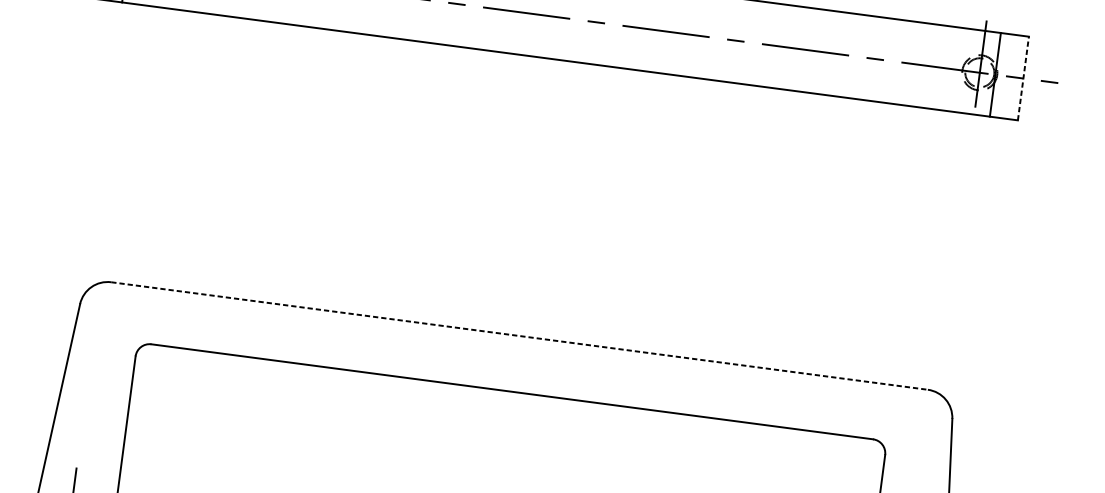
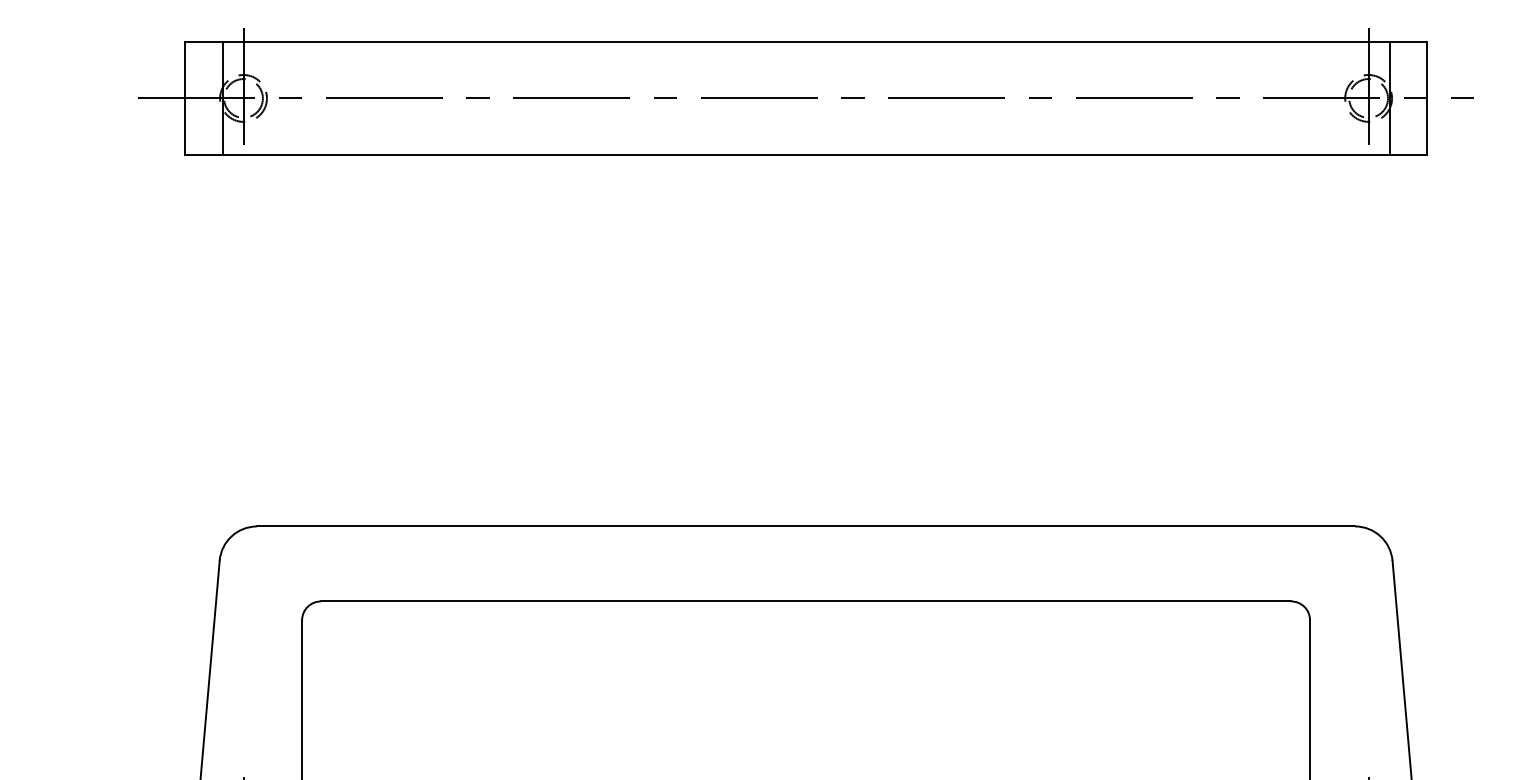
line: (1023, 77) -> (1427, 97), dashed -> solid
line: (519, 336) -> (806, 526), dashed -> solid

